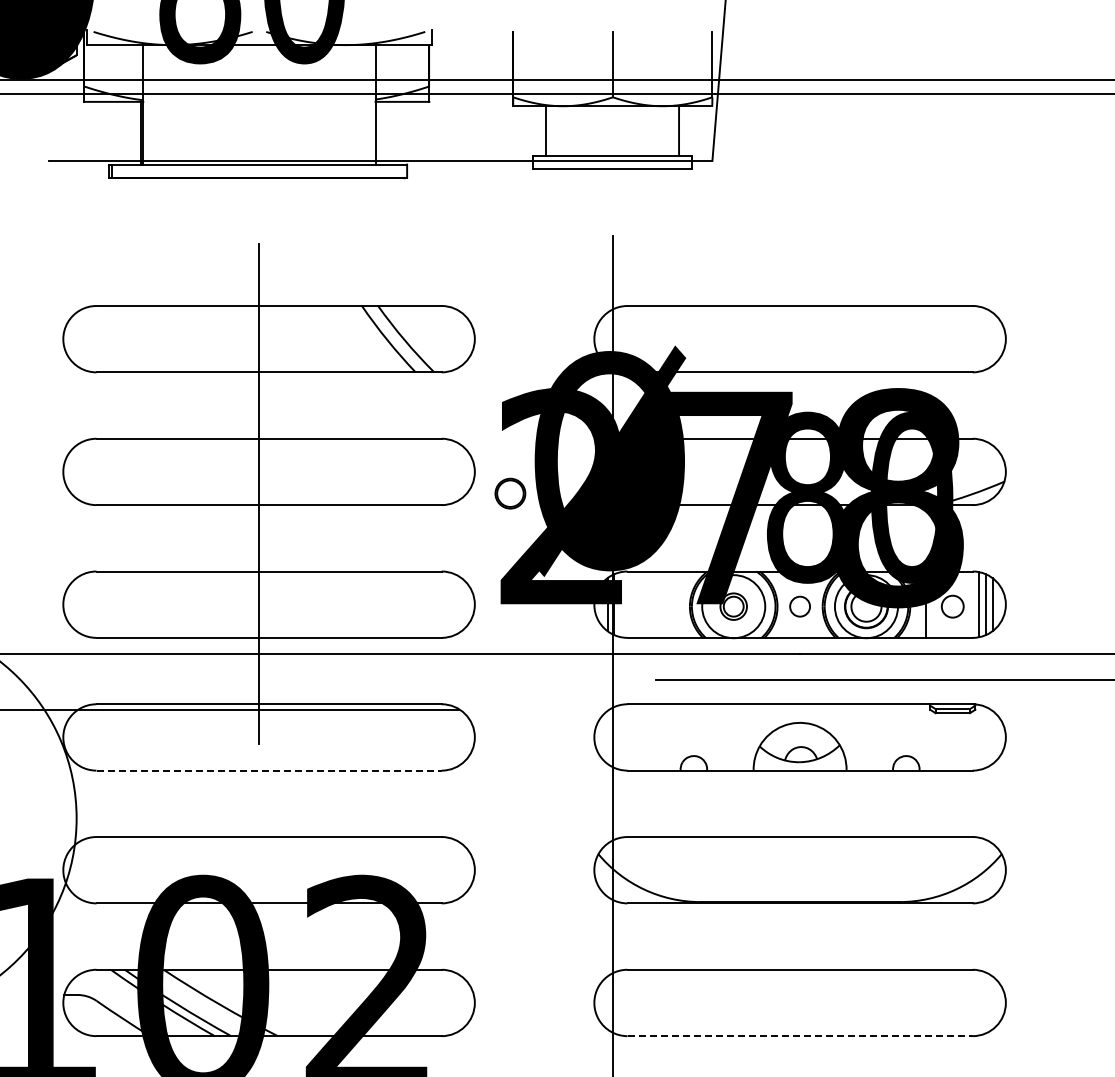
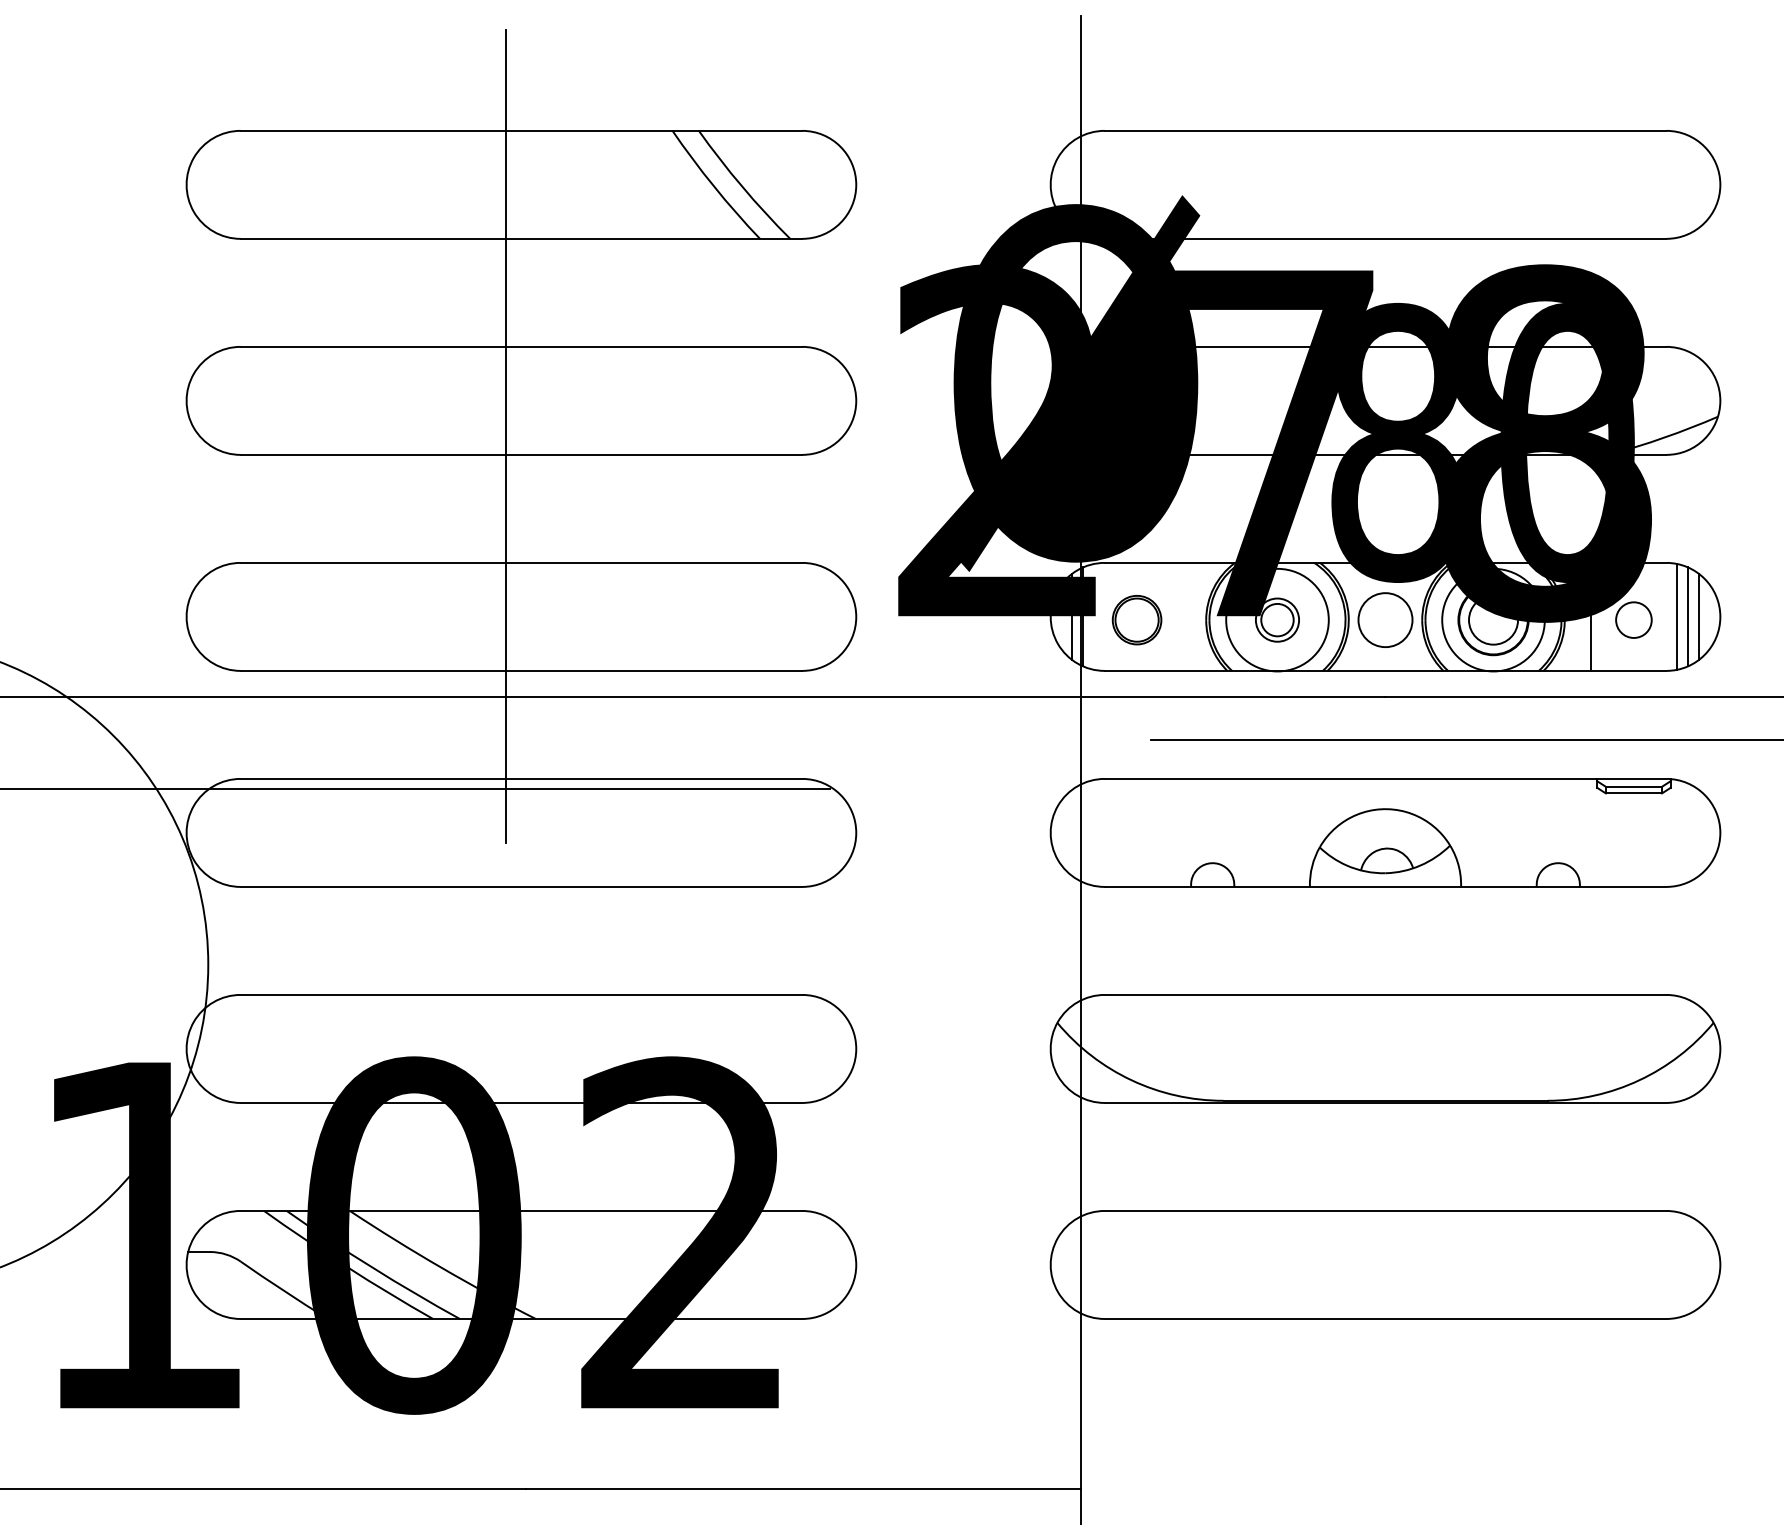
part: (510, 493) -> (1137, 619), moved
circle: (799, 606) -> (1384, 619), size x1.67
line: (269, 770) -> (522, 886), dashed -> solid
line: (800, 1036) -> (1386, 1319), dashed -> solid

